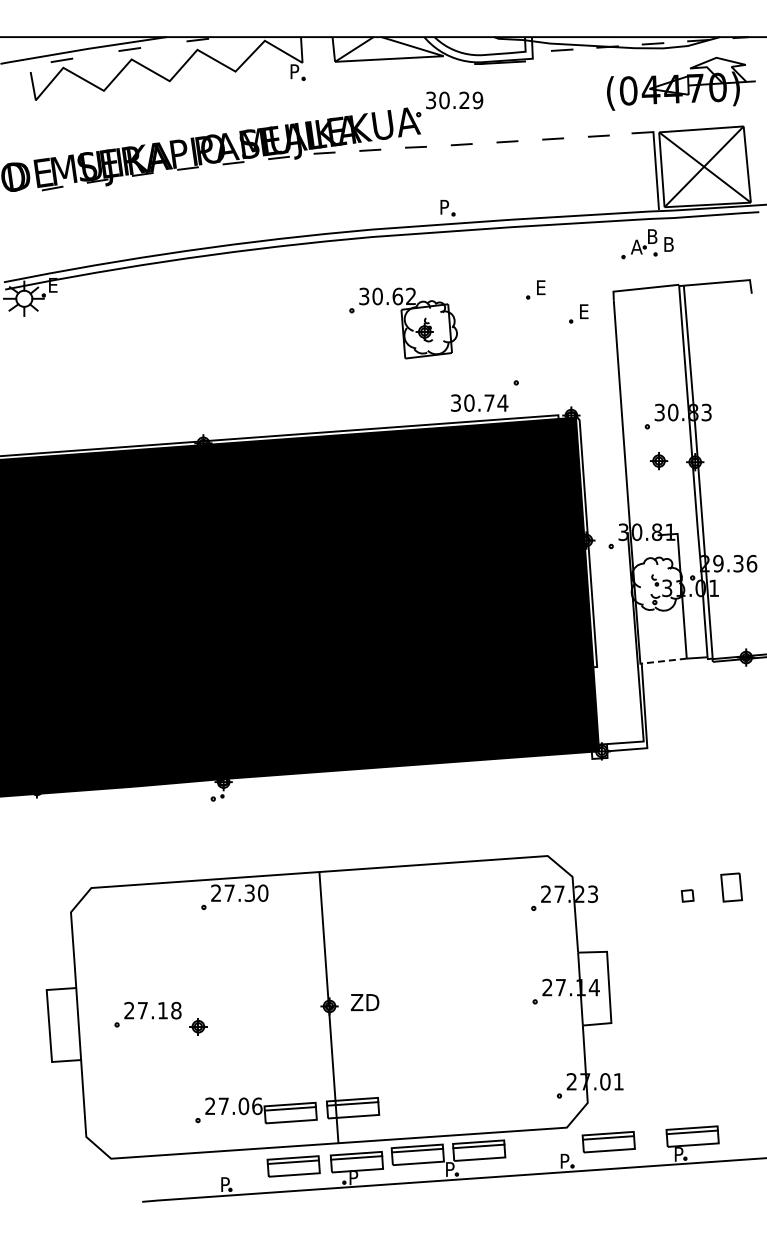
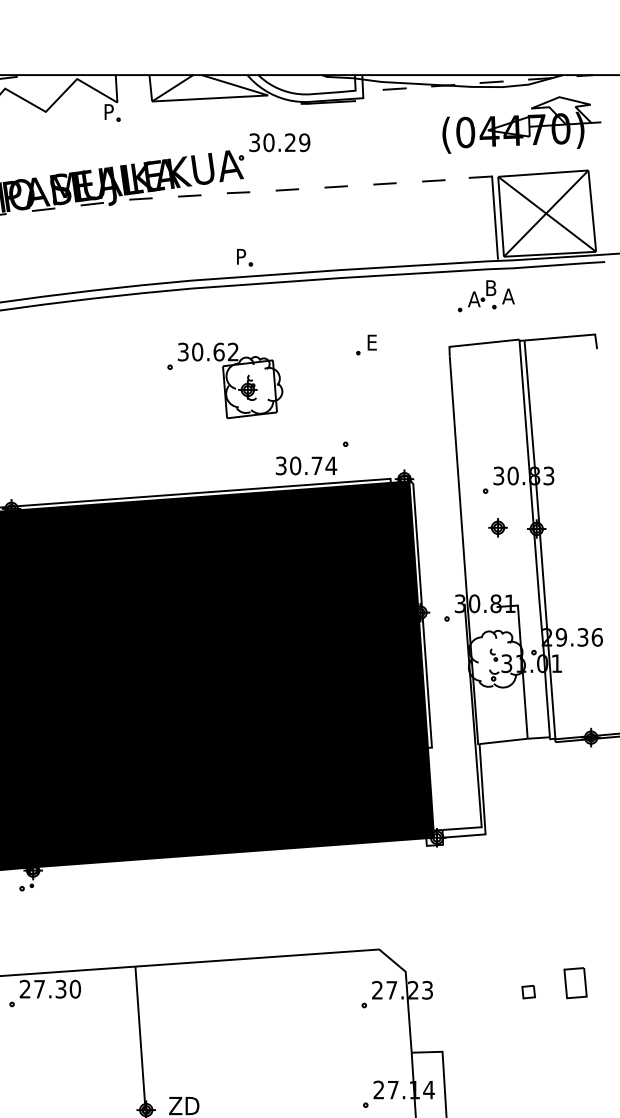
part: (447, 208) -> (244, 258), moved
text: (668, 244) -> (508, 296), B -> A
part: (578, 313) -> (412, 370), removed
line: (664, 661) -> (503, 741), dashed -> solid

